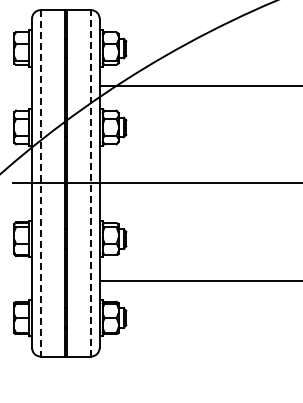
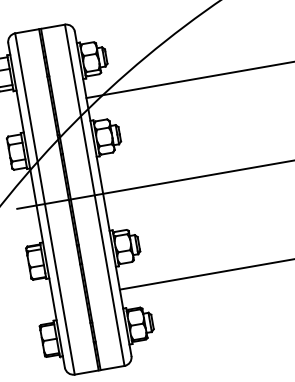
line: (91, 182) -> (94, 194), dashed -> solid
line: (40, 183) -> (44, 204), dashed -> solid

